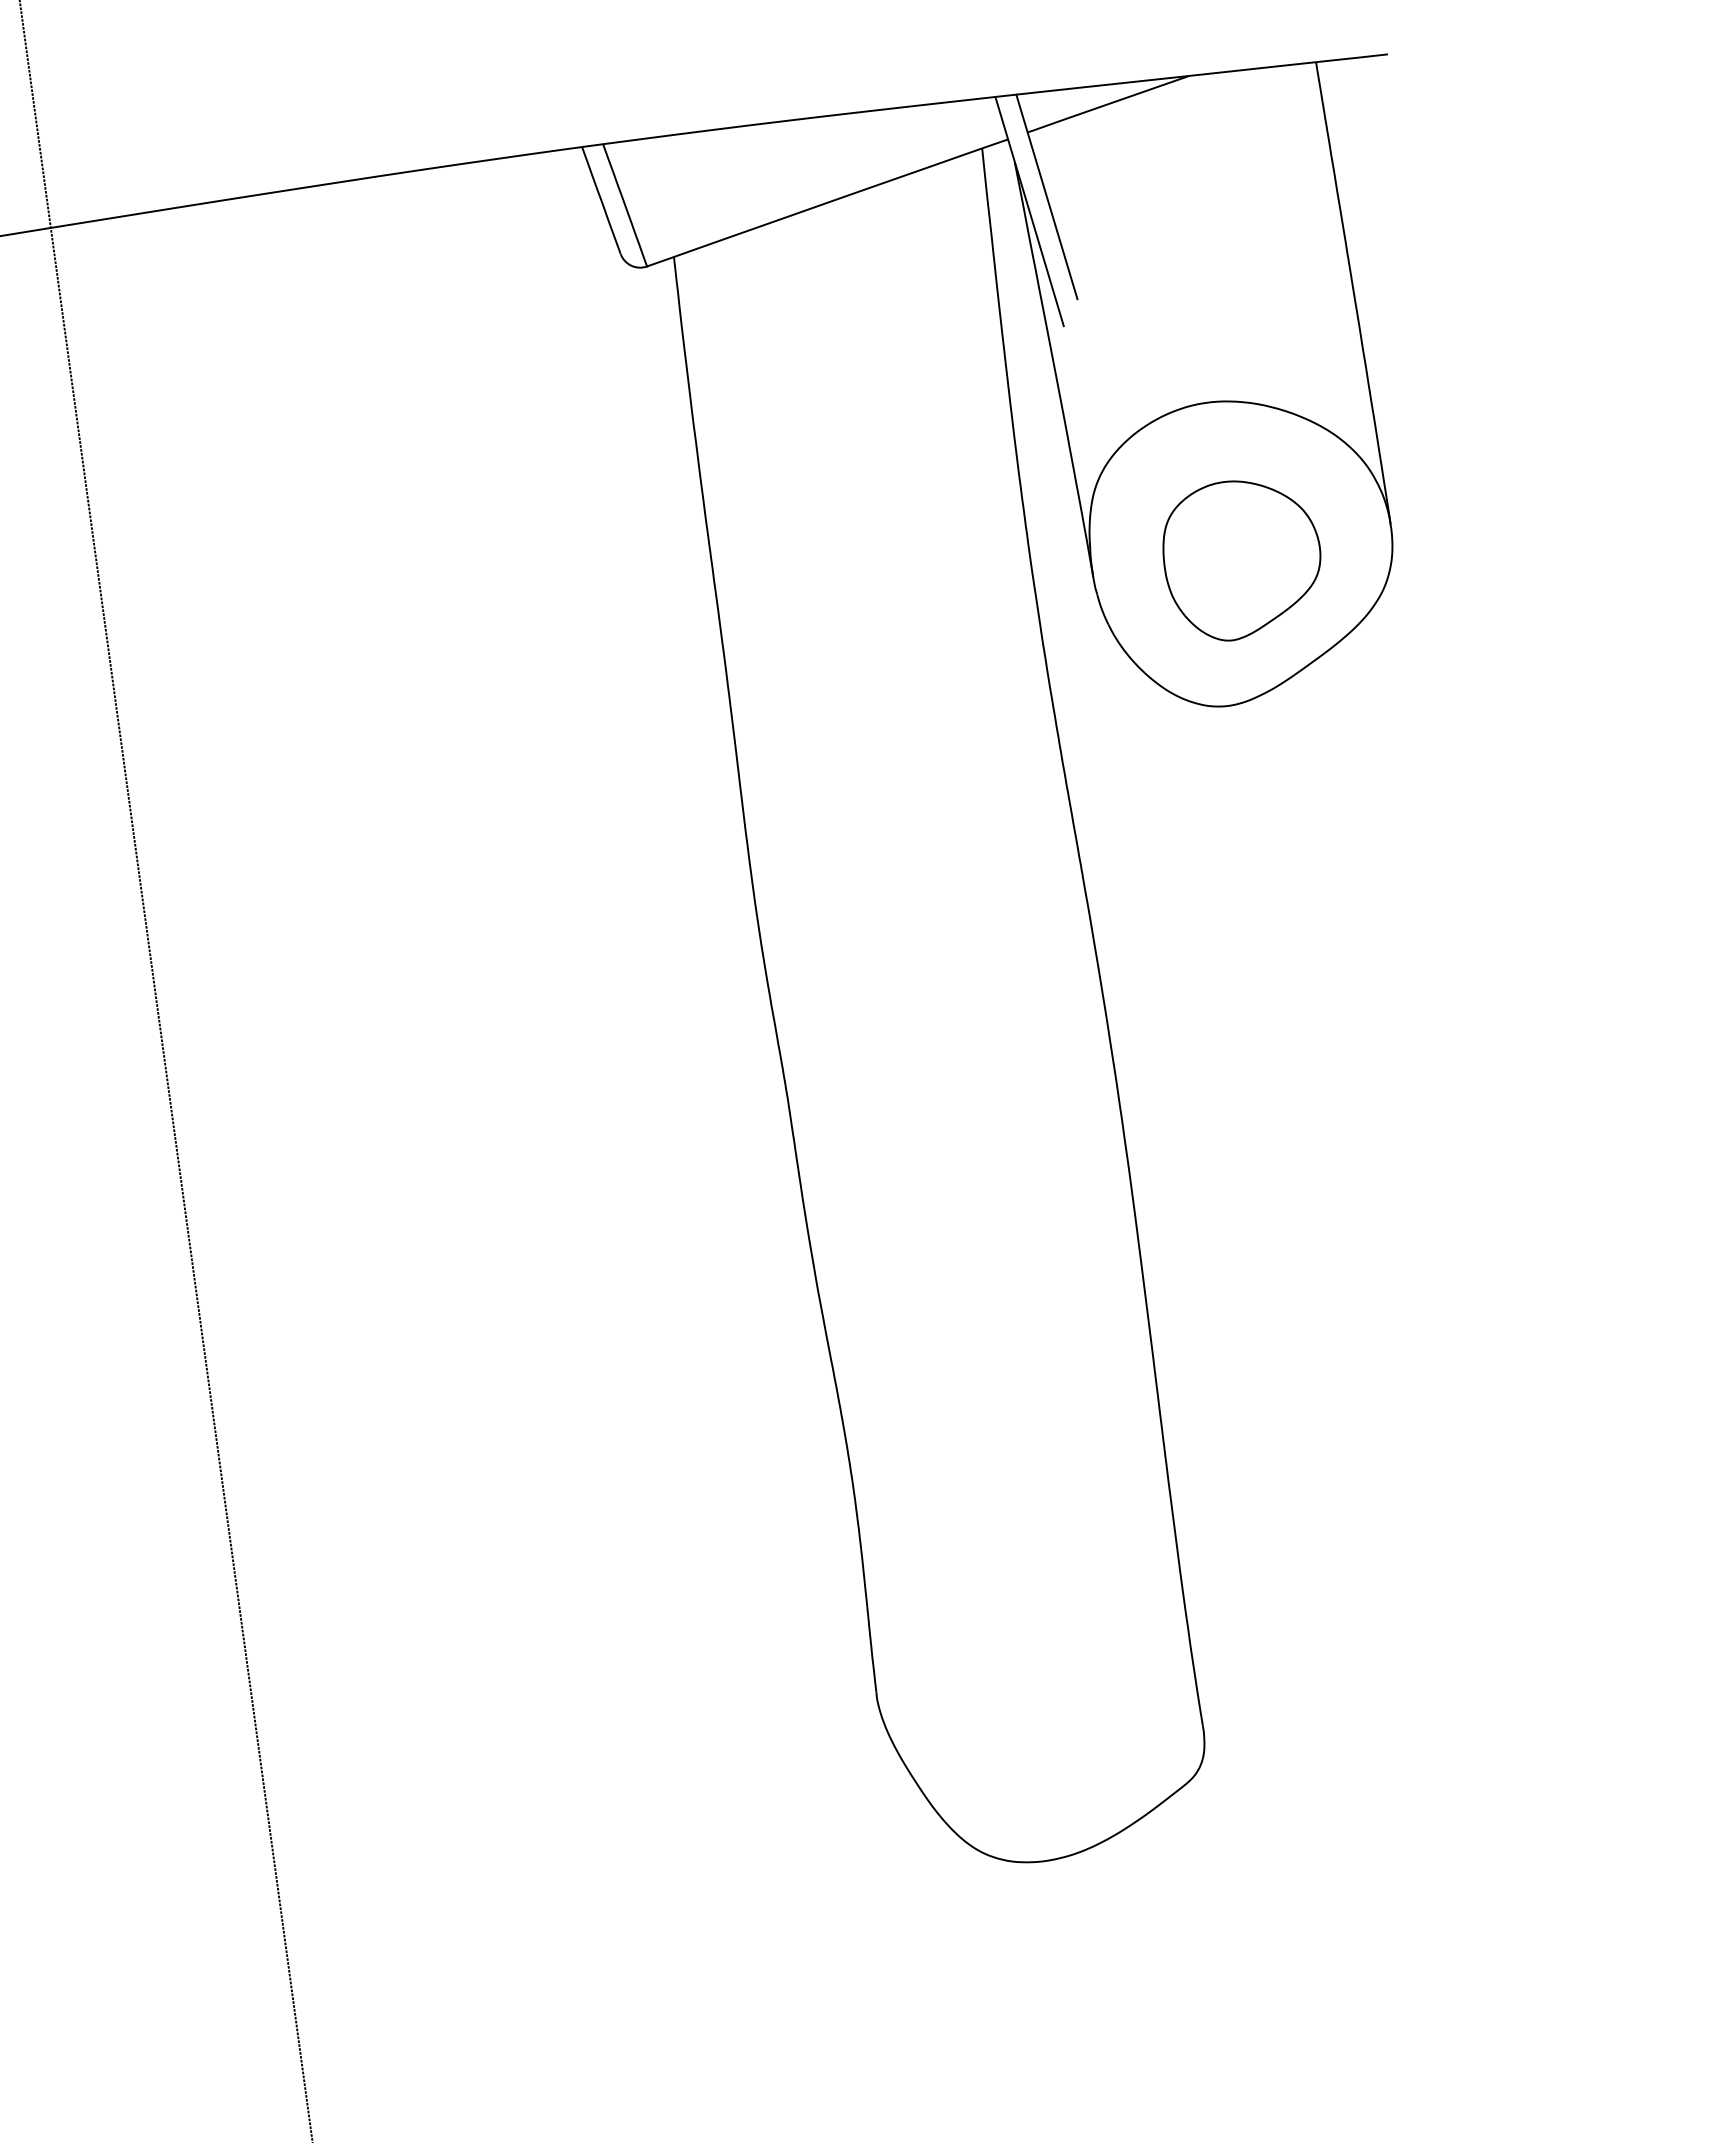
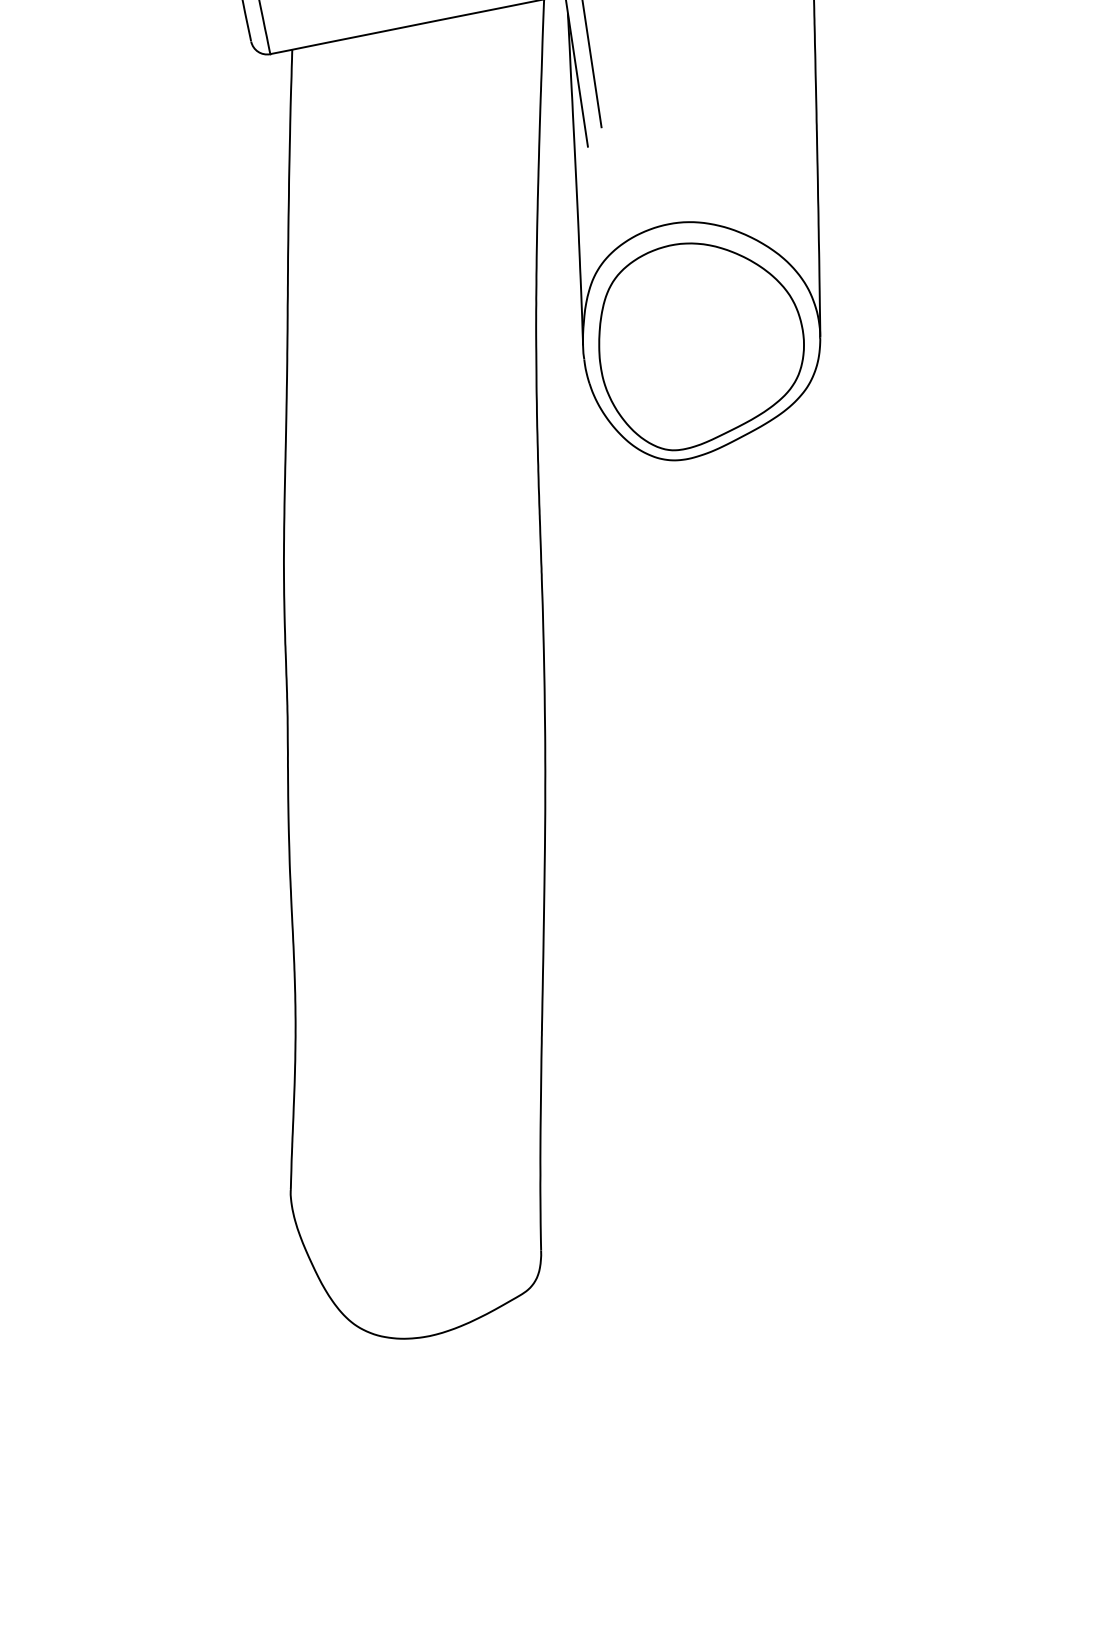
part: (1241, 560) -> (700, 348), size x1.67

